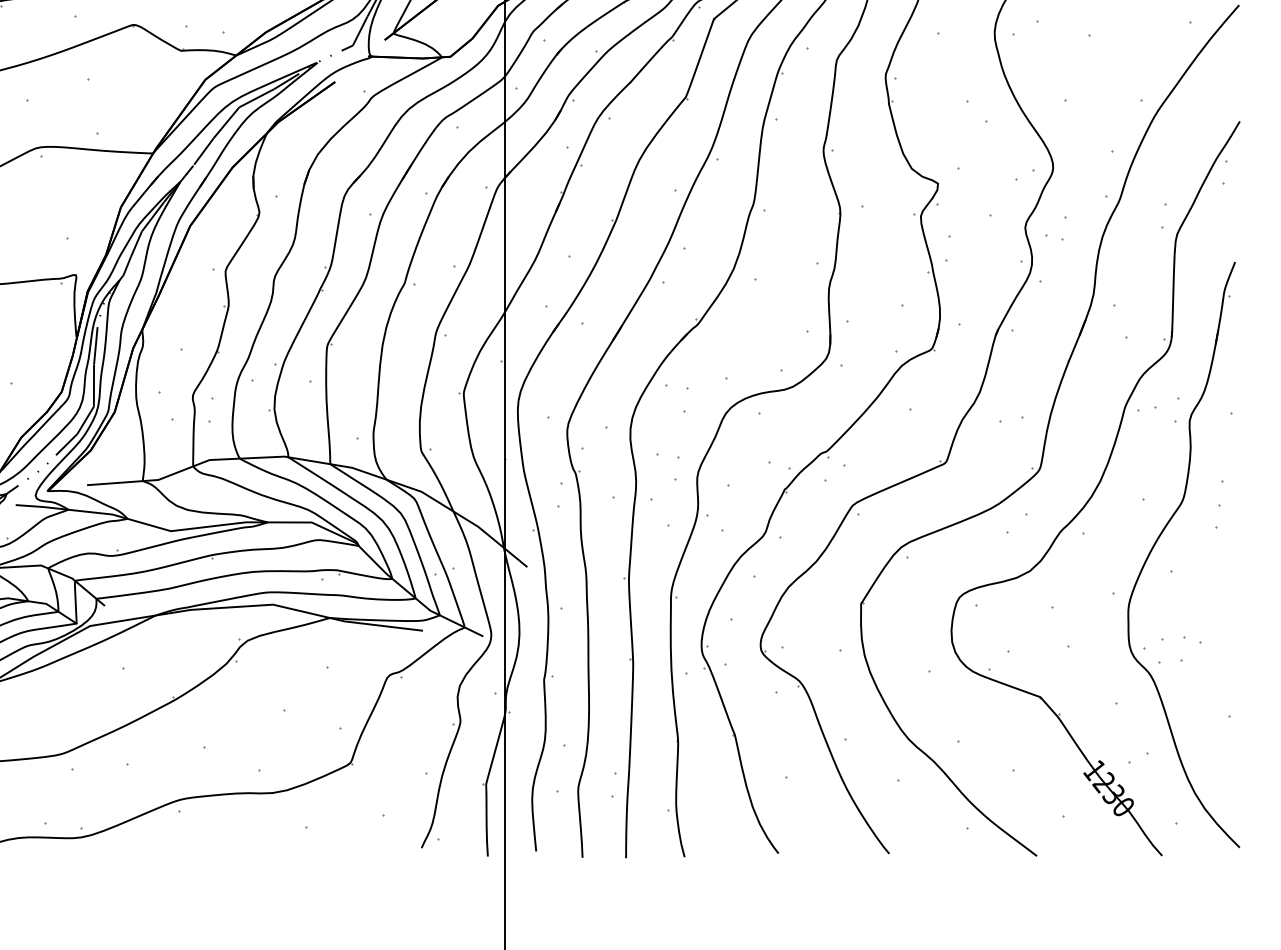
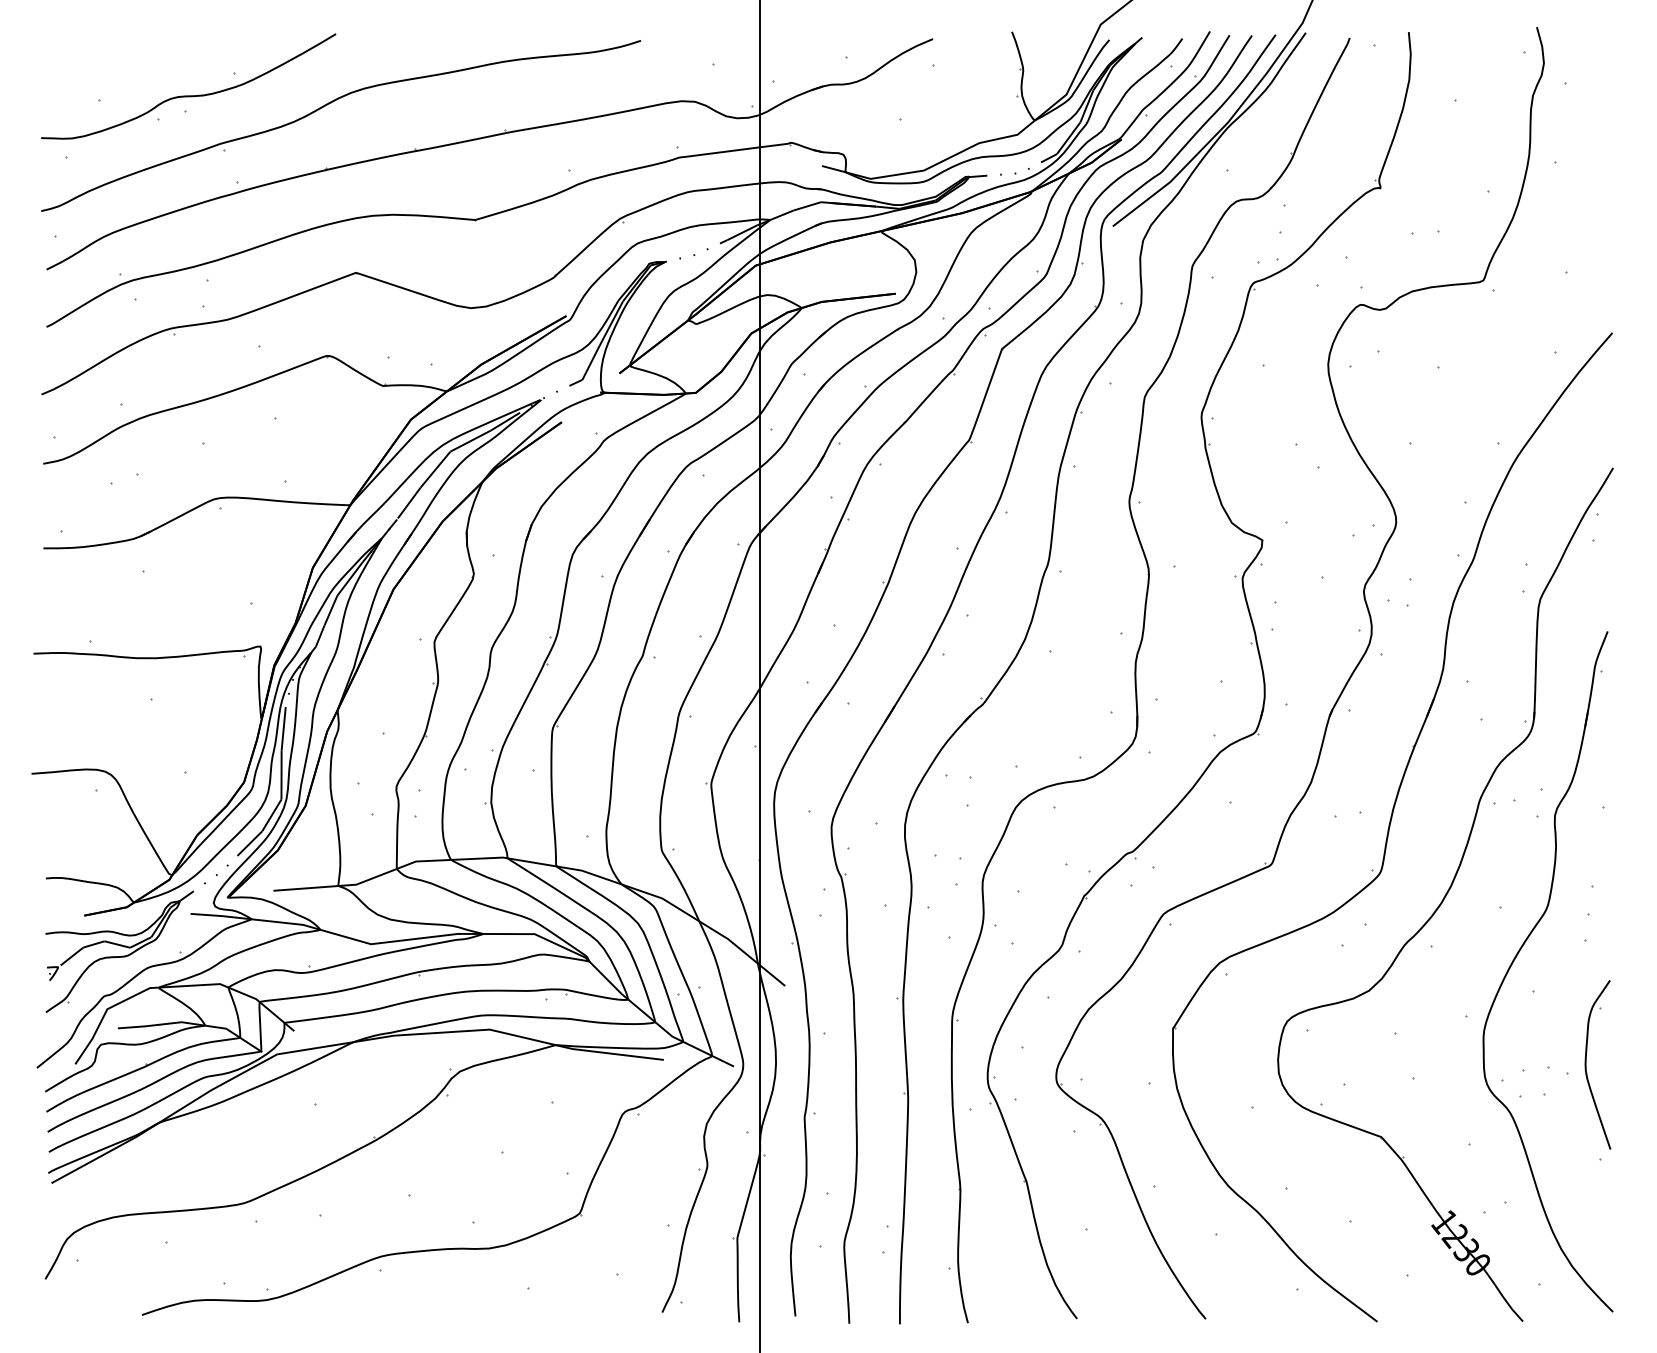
part: (1216, 634) -> (1586, 1064), added

